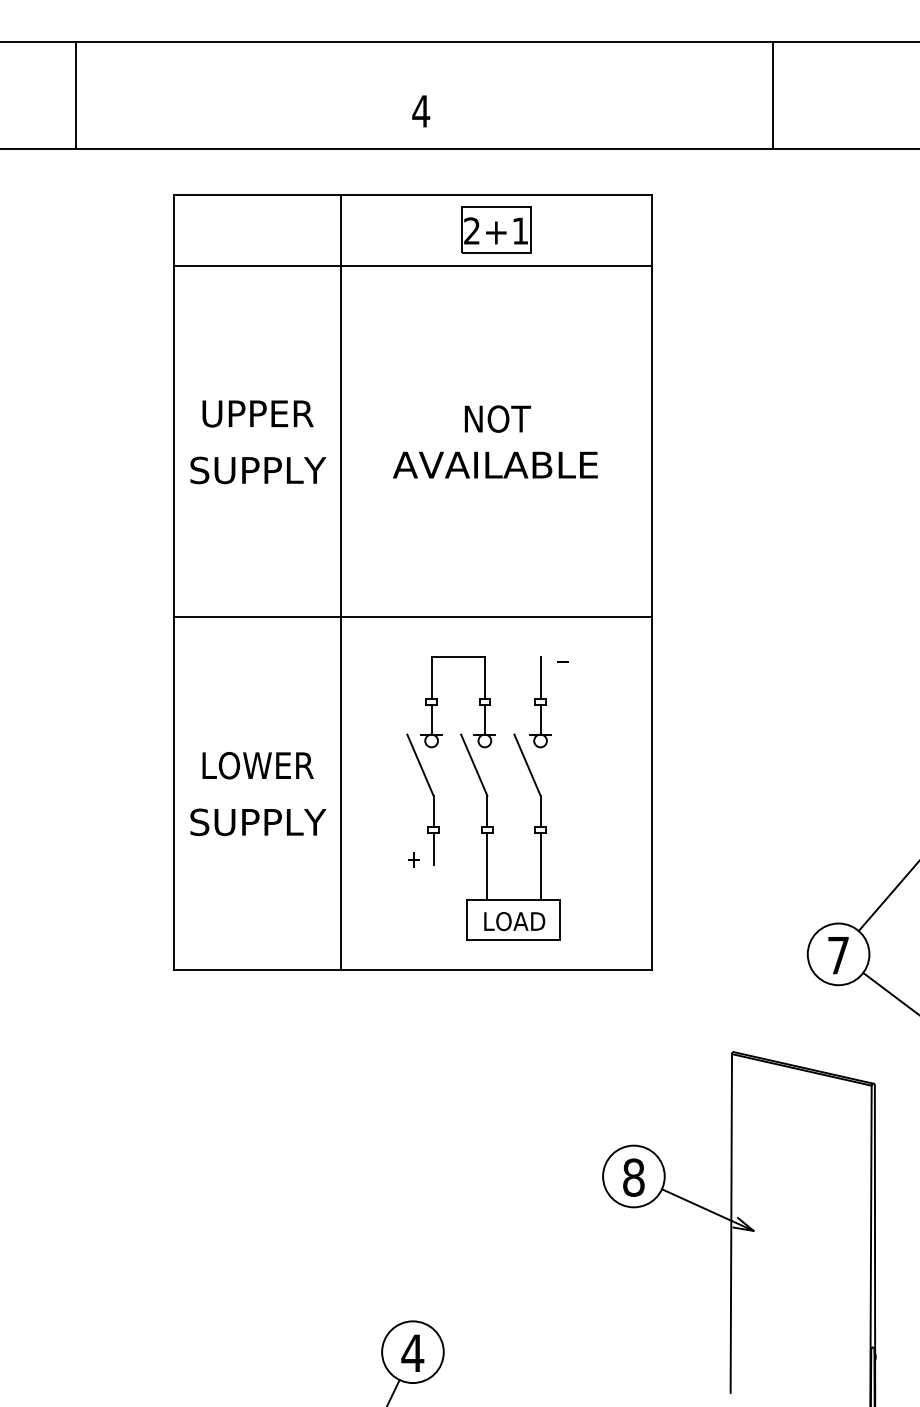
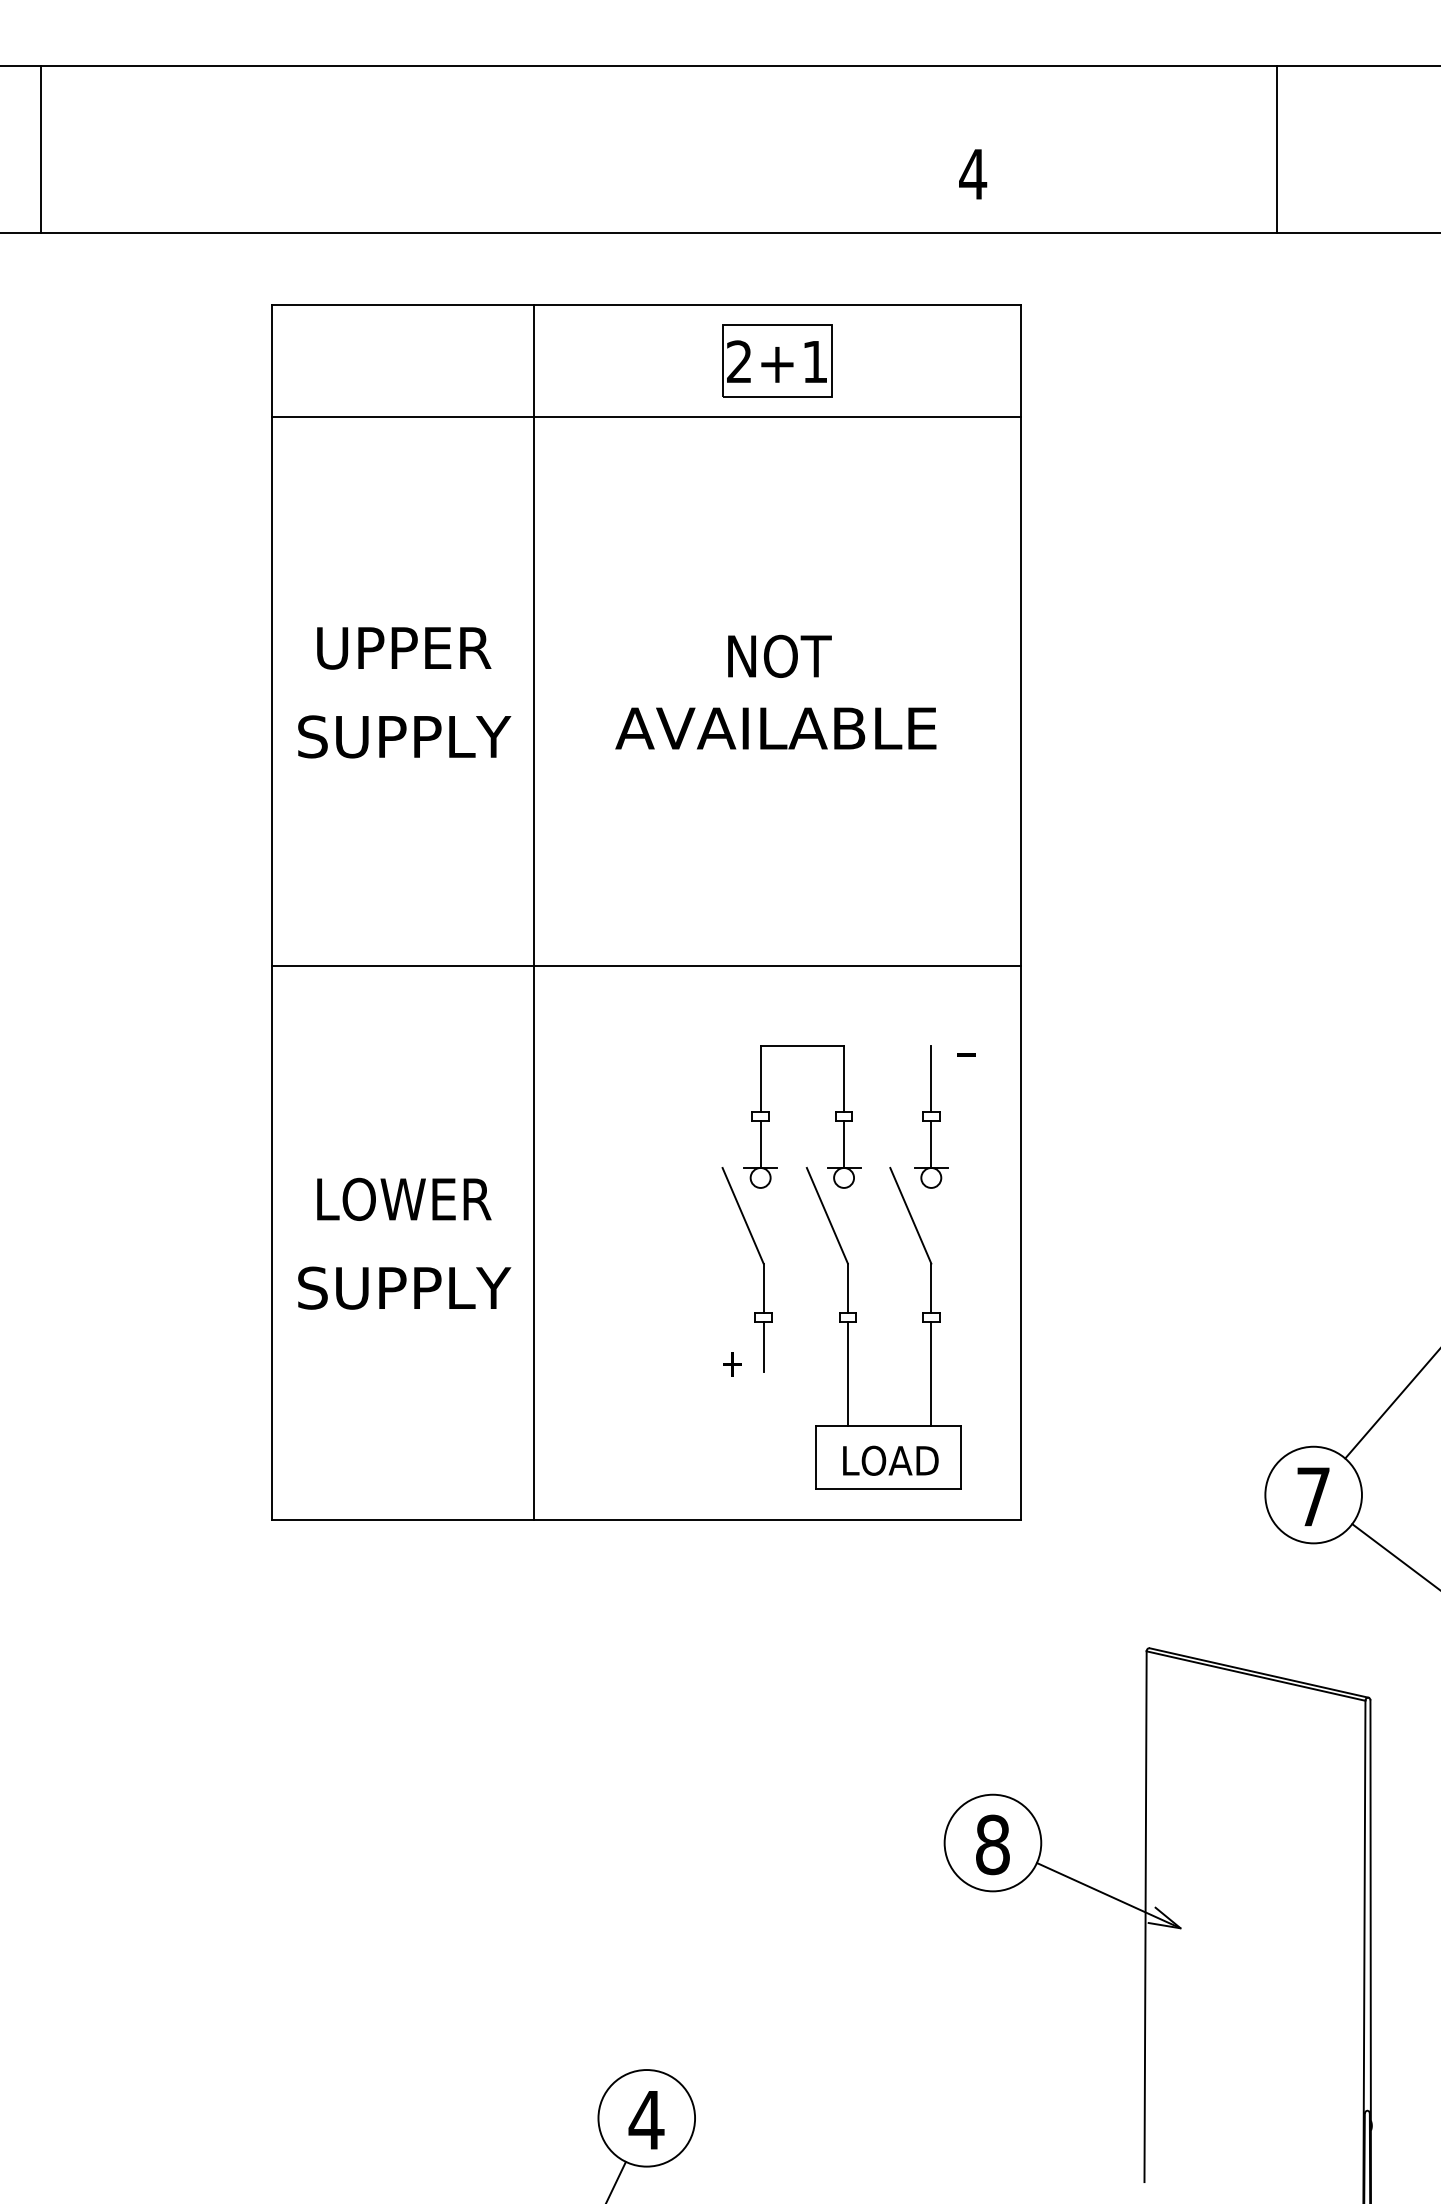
line: (75, 95) -> (41, 149), moved
line: (773, 95) -> (1277, 149), moved
text: (421, 111) -> (973, 174), moved
part: (487, 798) -> (848, 1268), moved

